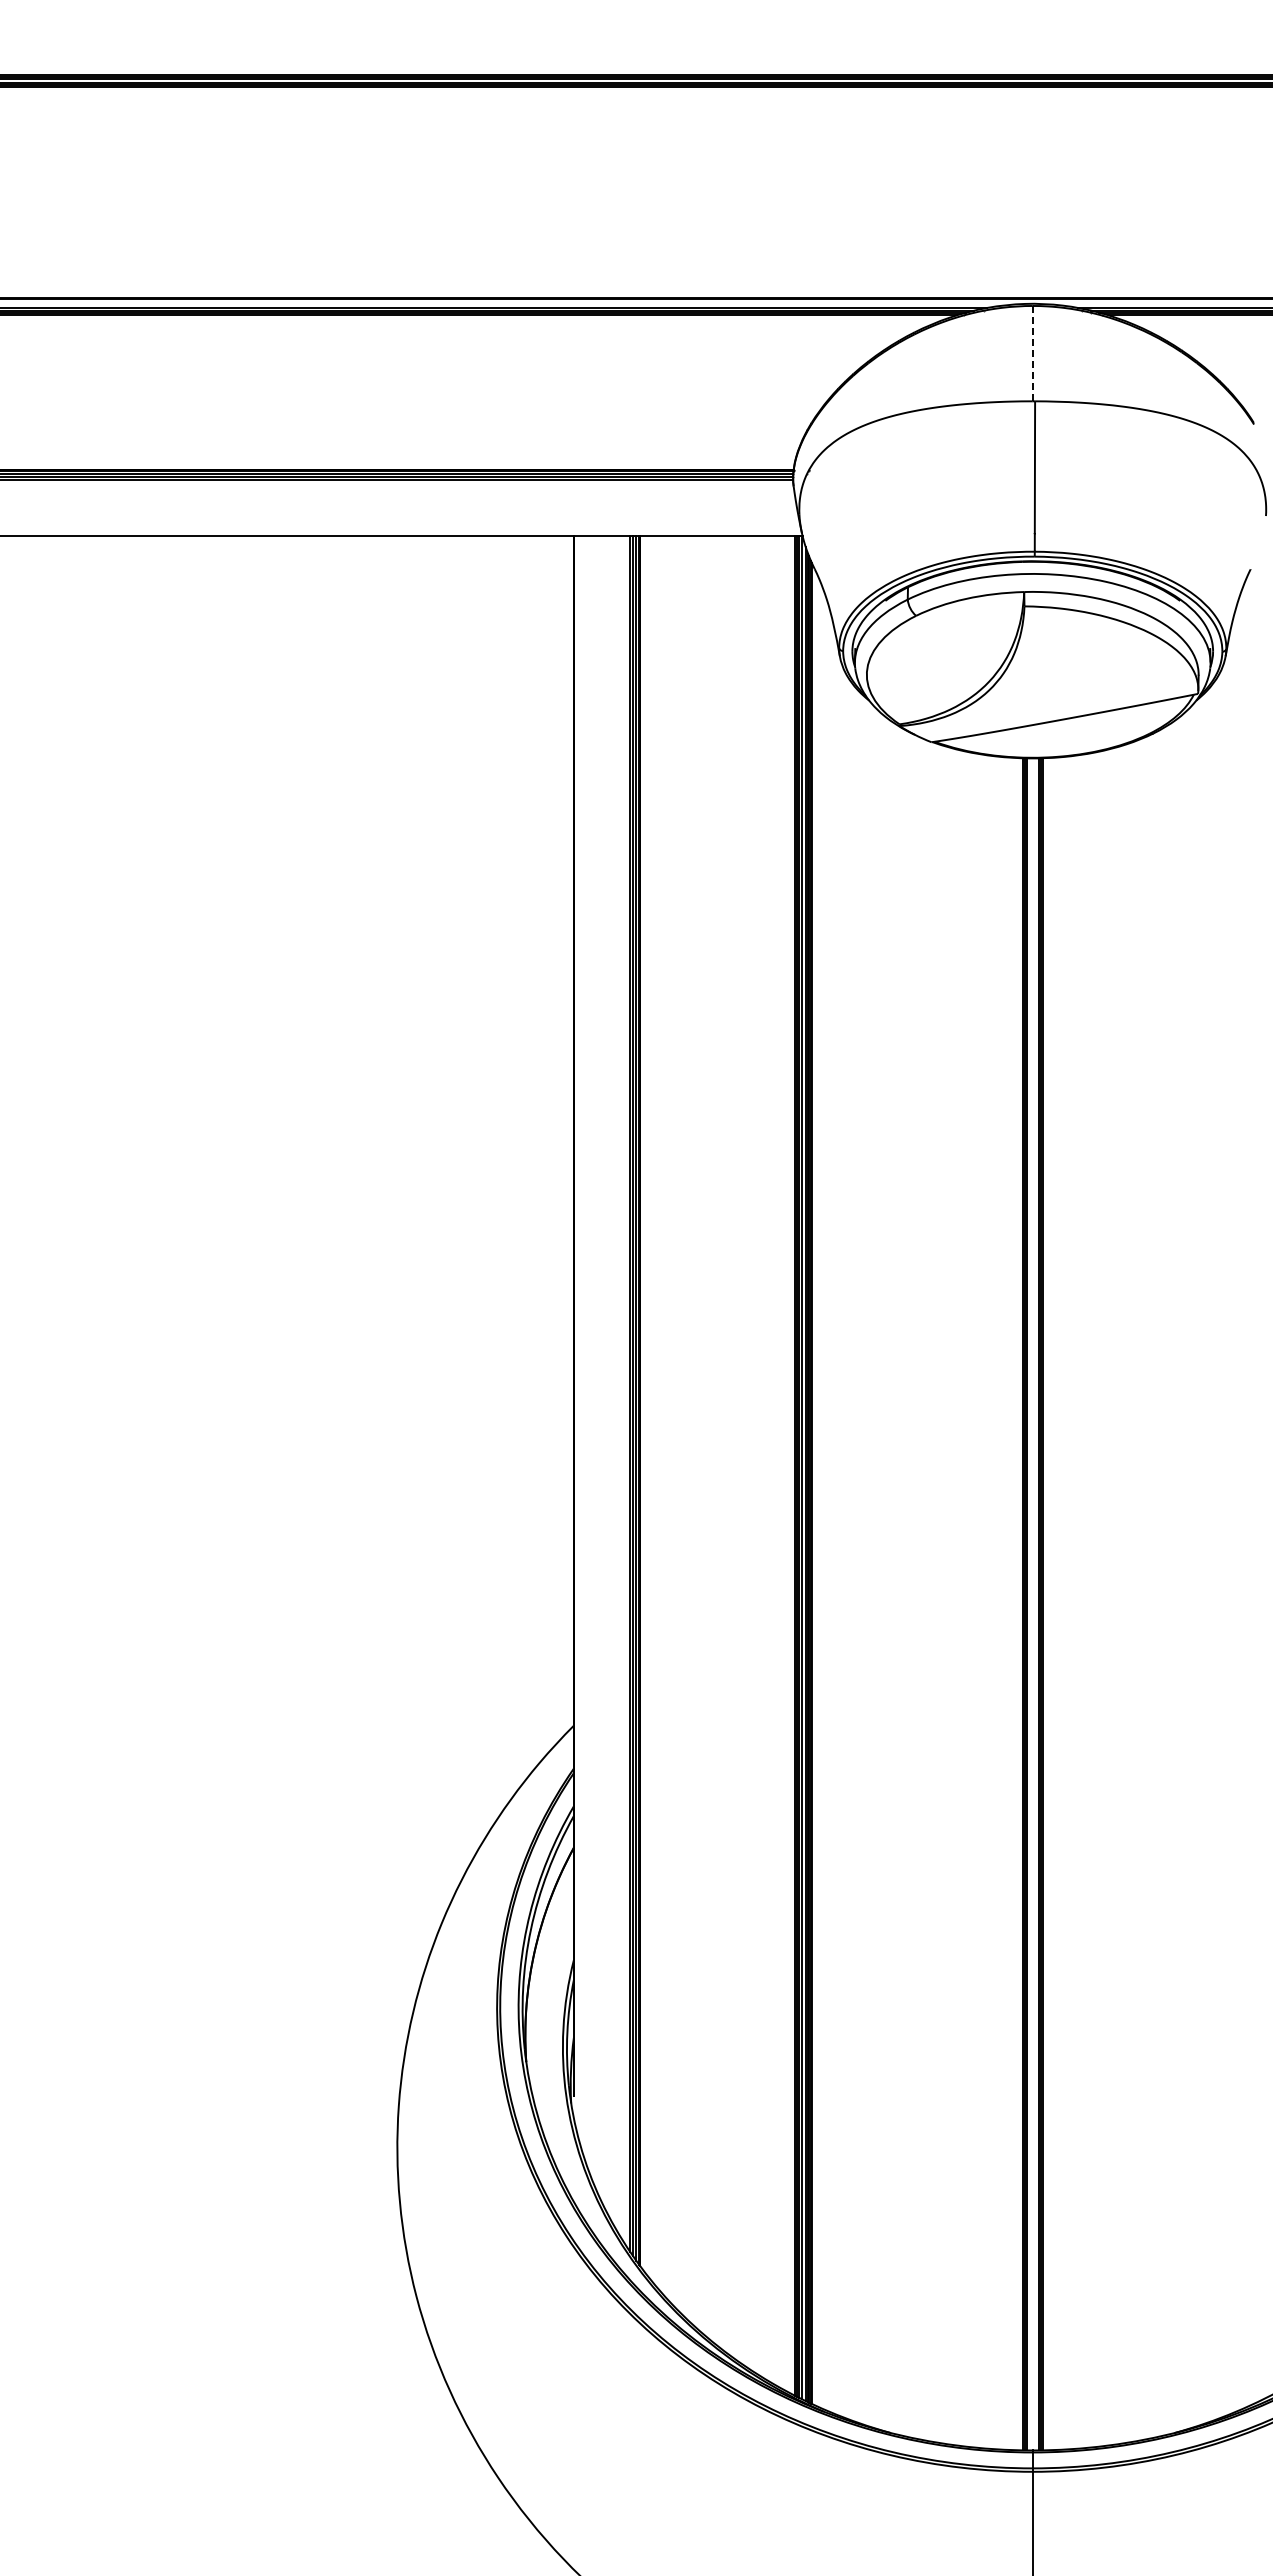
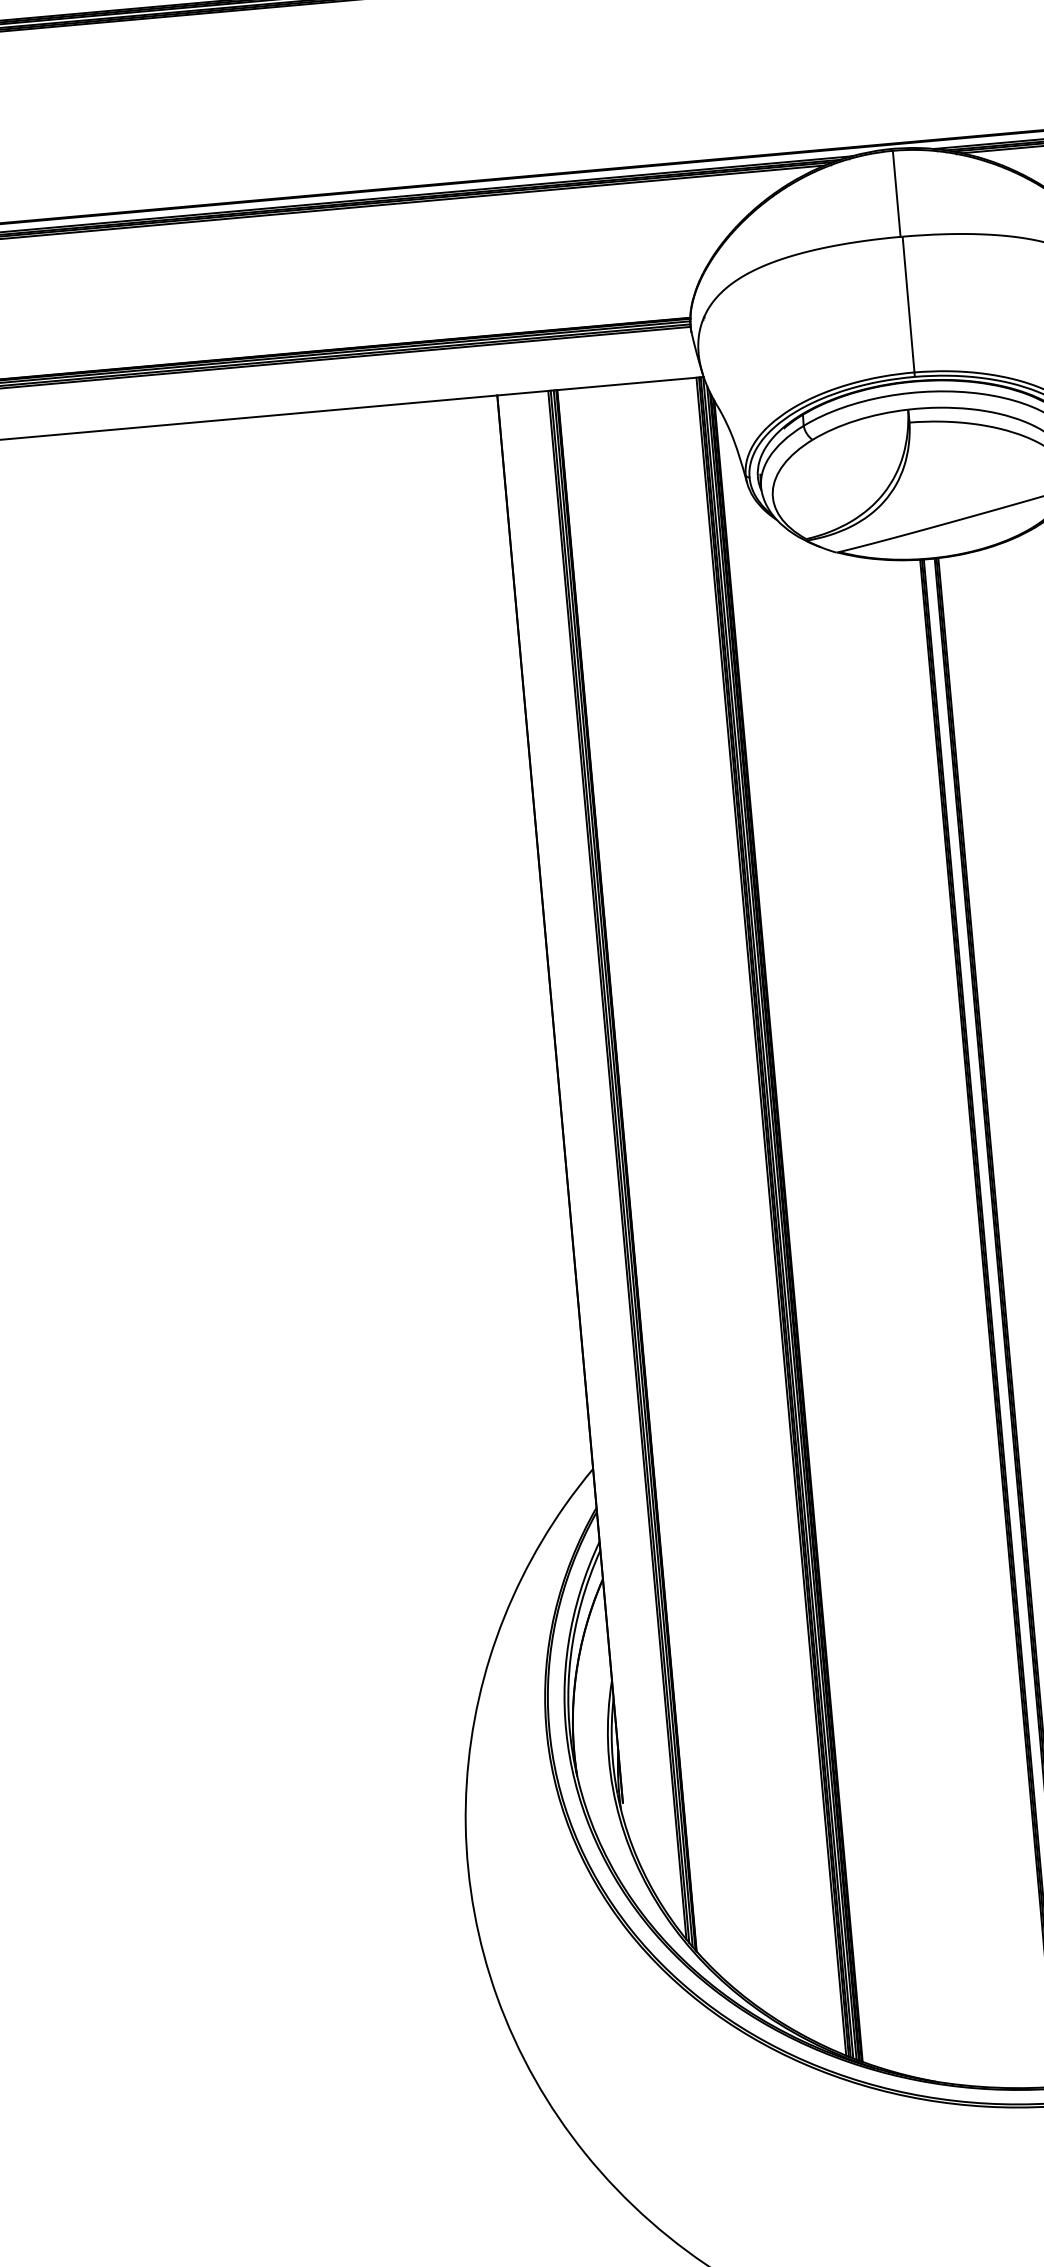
line: (1032, 353) -> (896, 193), dashed -> solid

